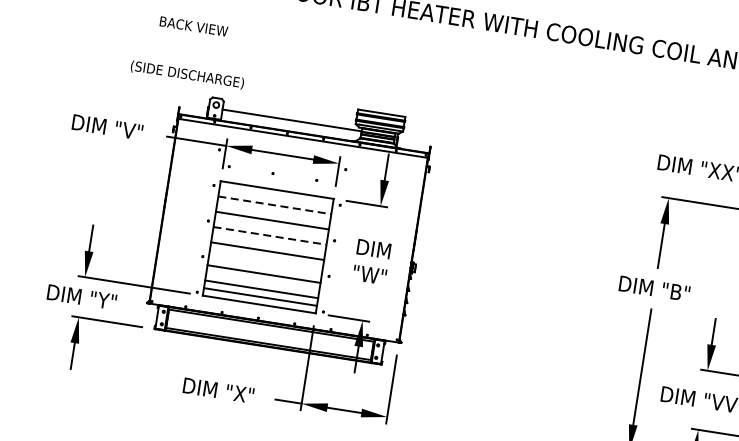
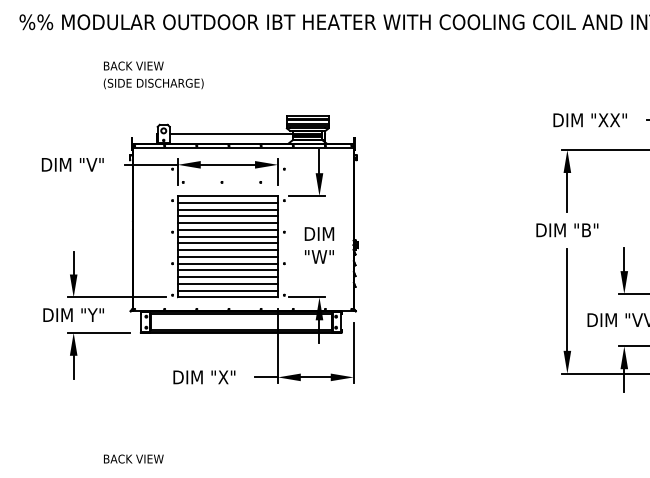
text: (187, 74) -> (153, 83), moved
line: (275, 197) -> (227, 202), added
line: (275, 205) -> (228, 209), dashed -> solid
line: (273, 213) -> (227, 216), added
line: (270, 227) -> (227, 229), added
line: (270, 235) -> (228, 236), dashed -> solid
line: (268, 243) -> (227, 243), added
line: (266, 258) -> (227, 256), added
line: (264, 266) -> (227, 263), added
line: (262, 281) -> (227, 277), added

